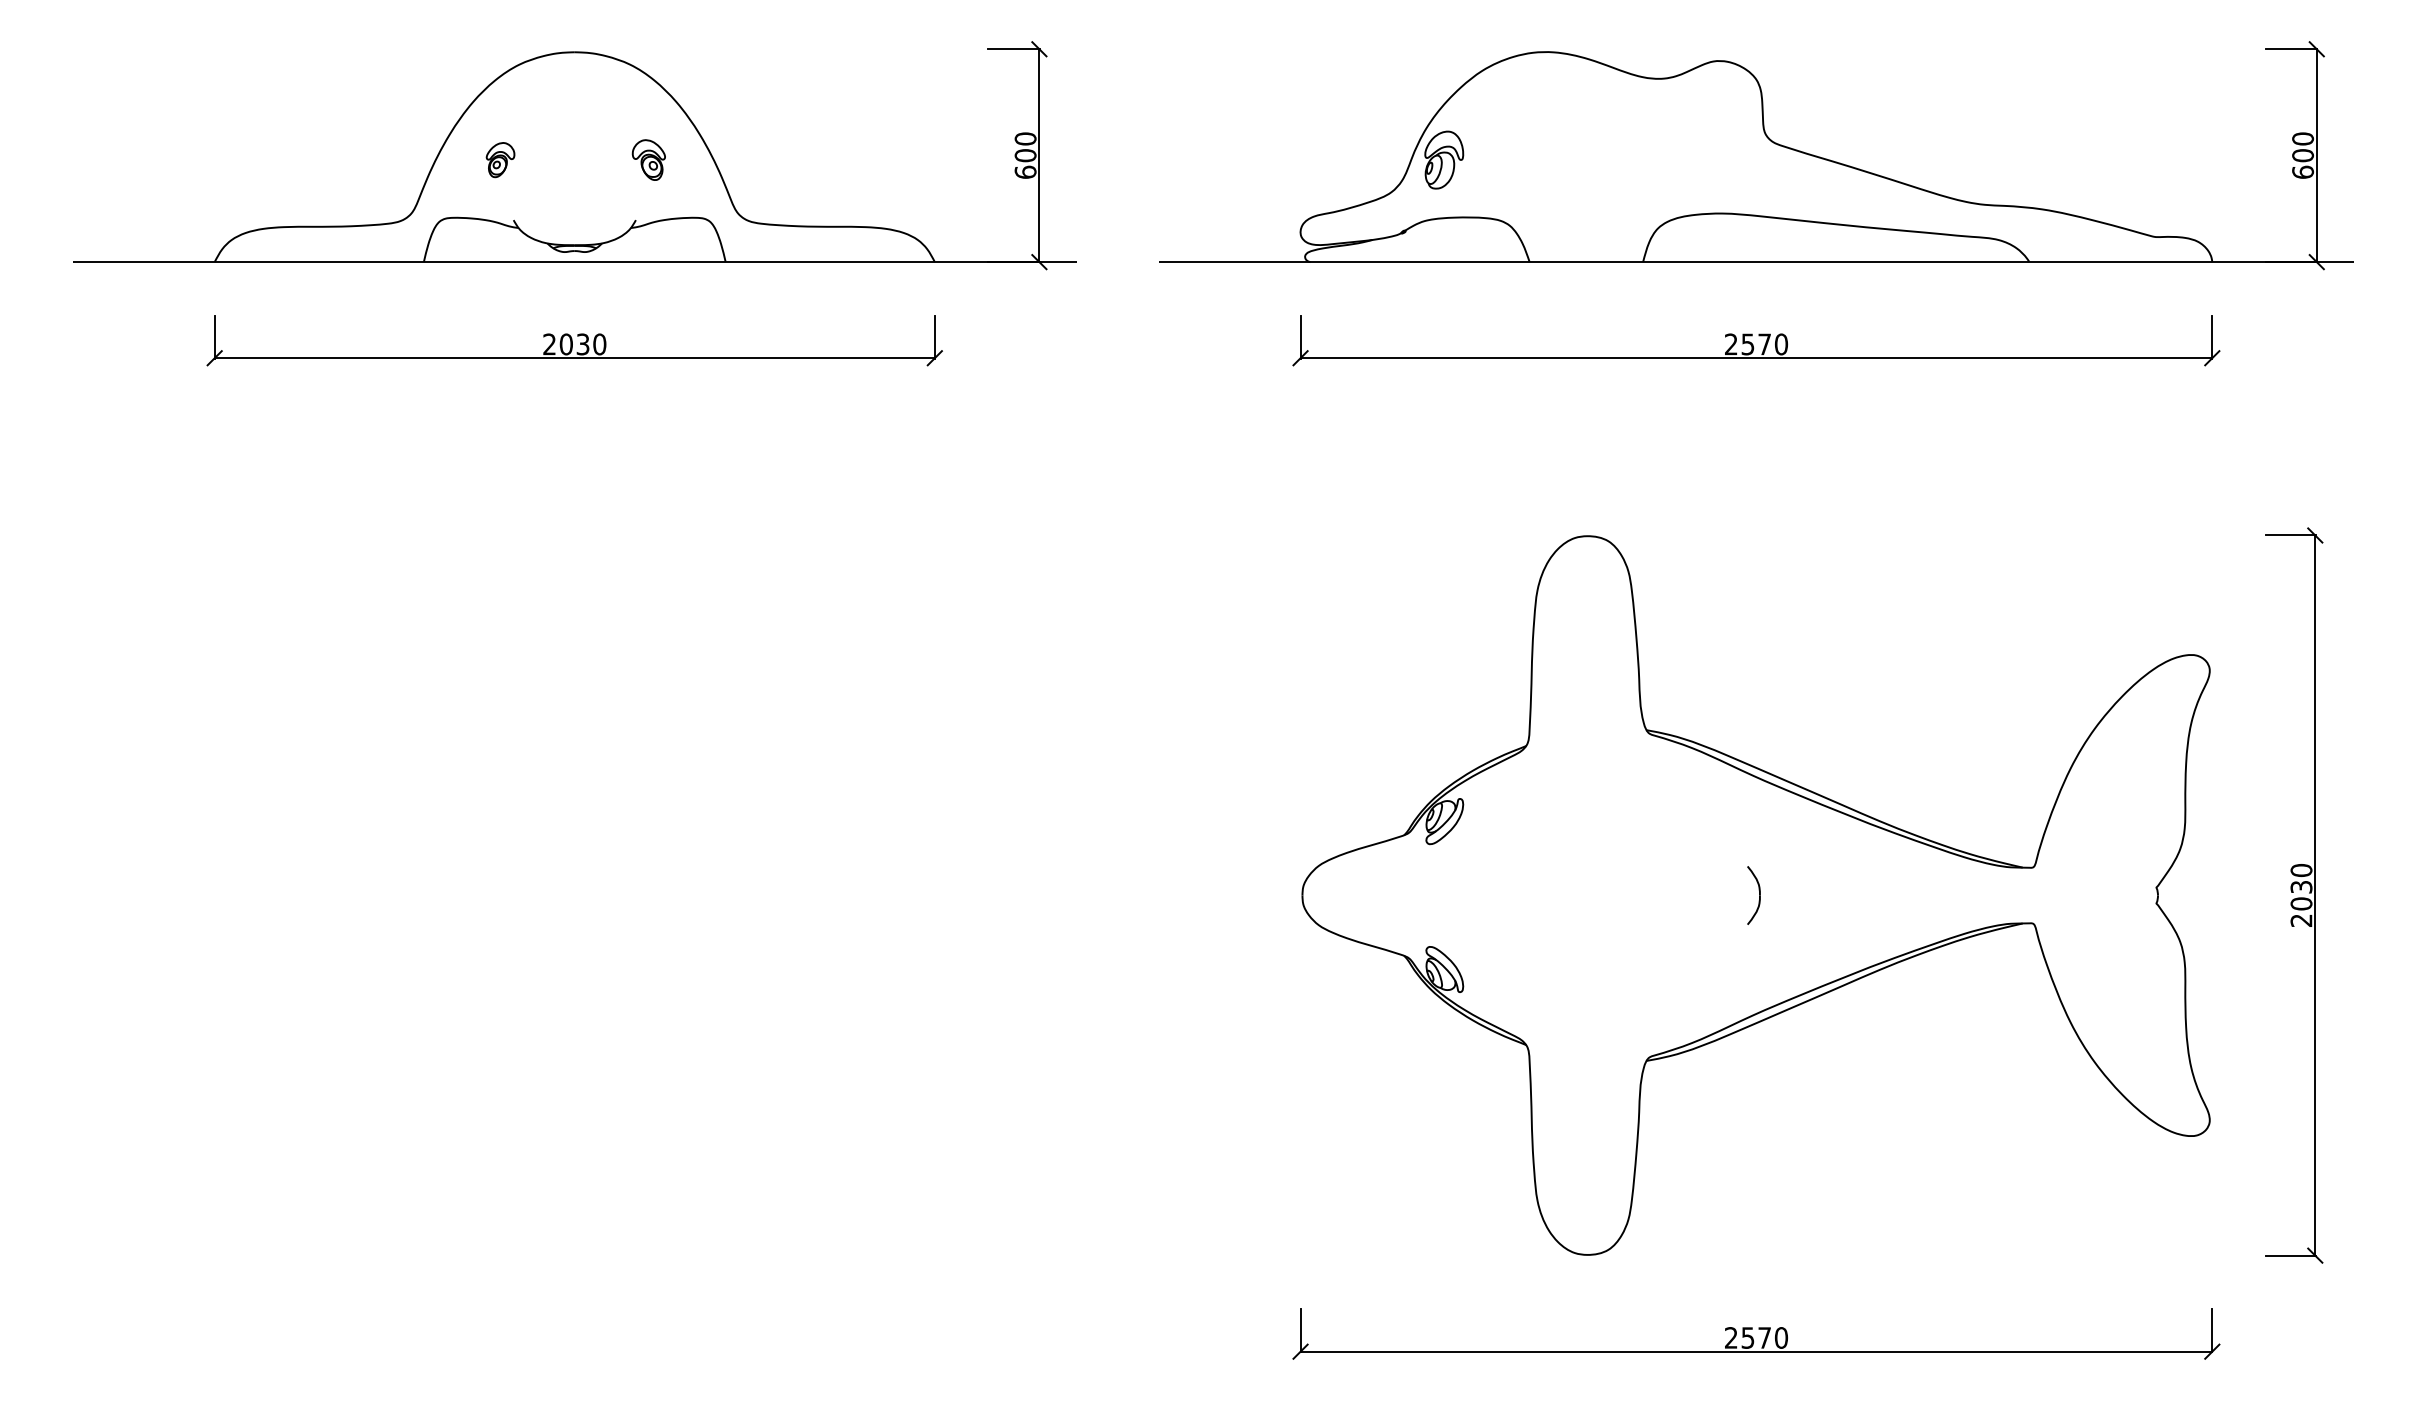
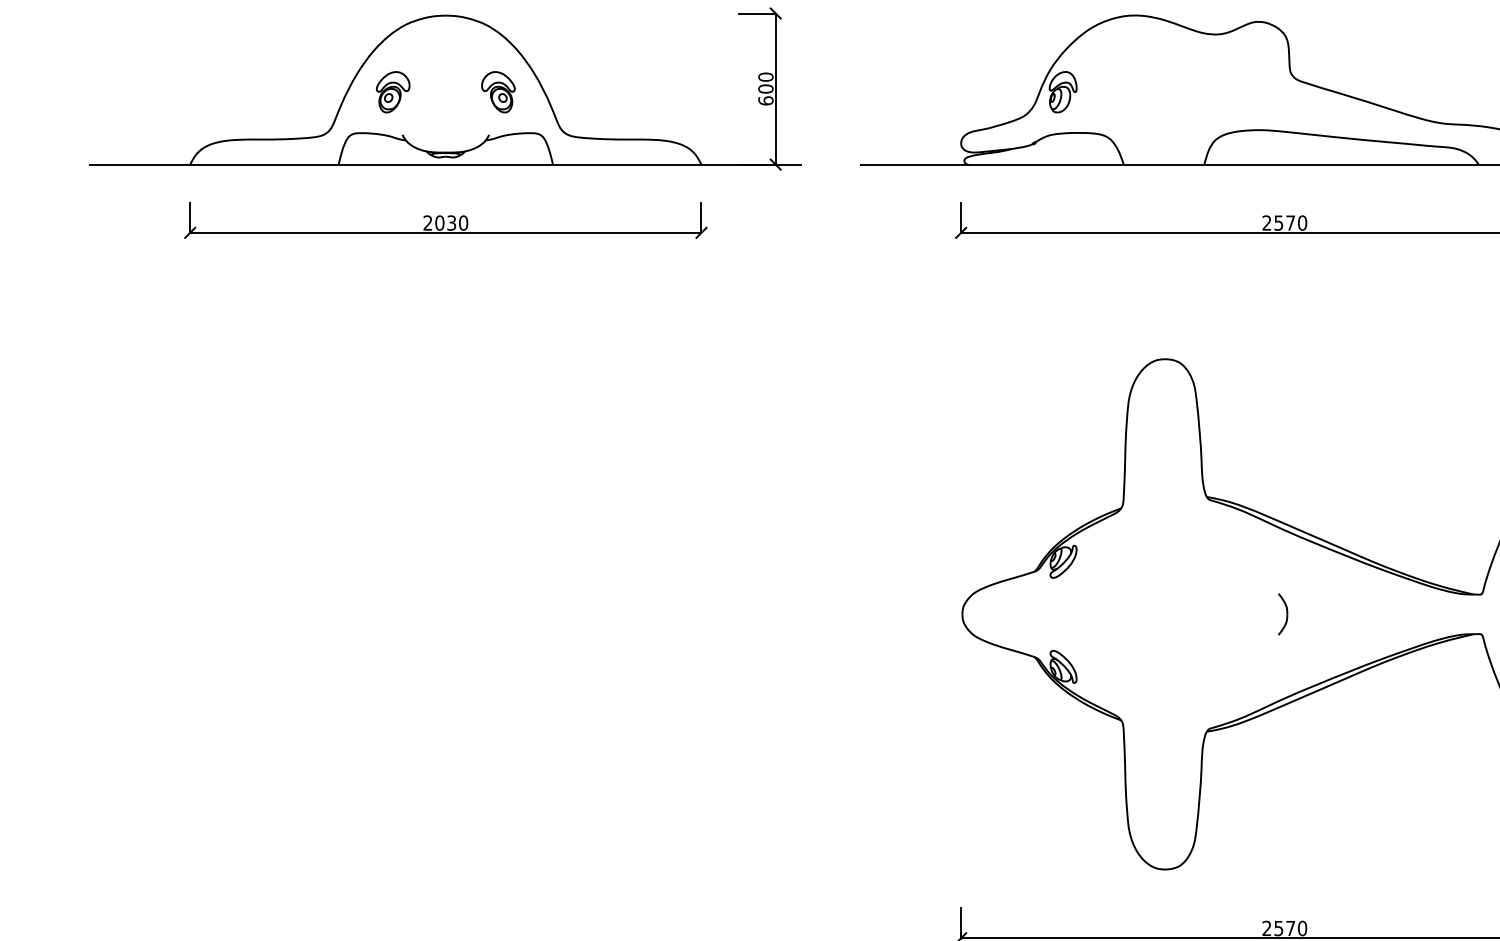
part: (500, 159) -> (393, 91), size x1.67
part: (648, 159) -> (498, 91), size x1.43

